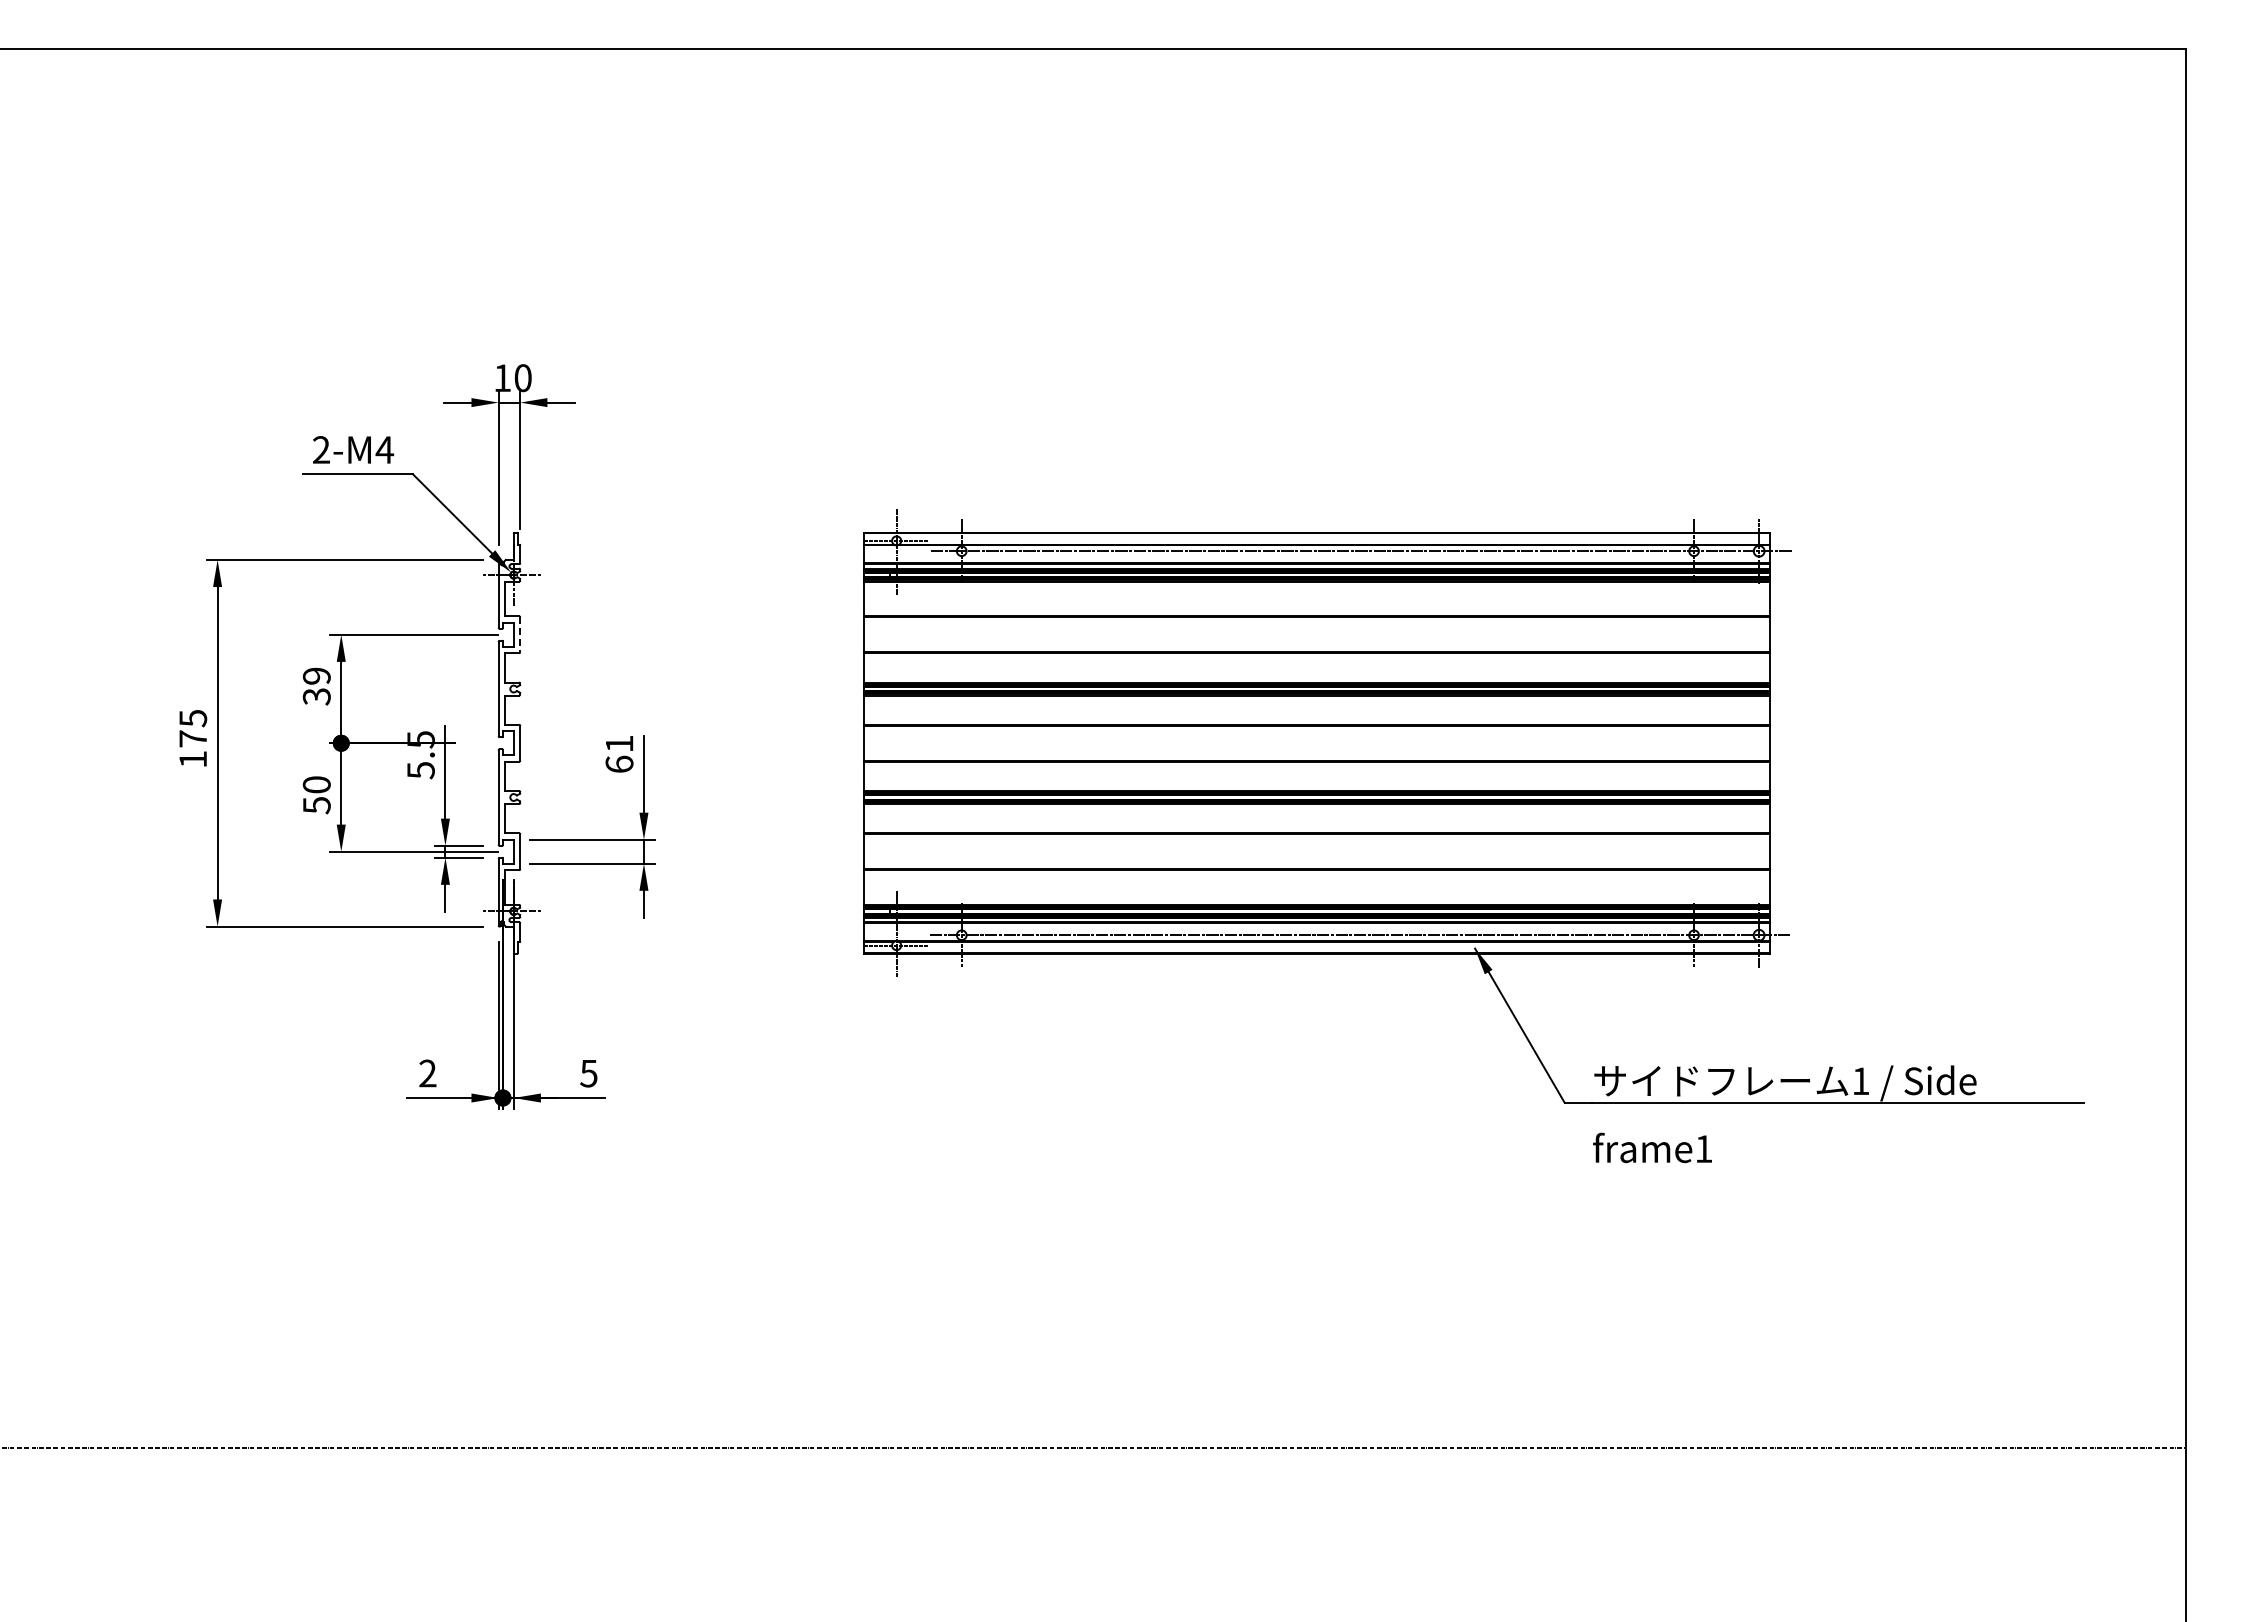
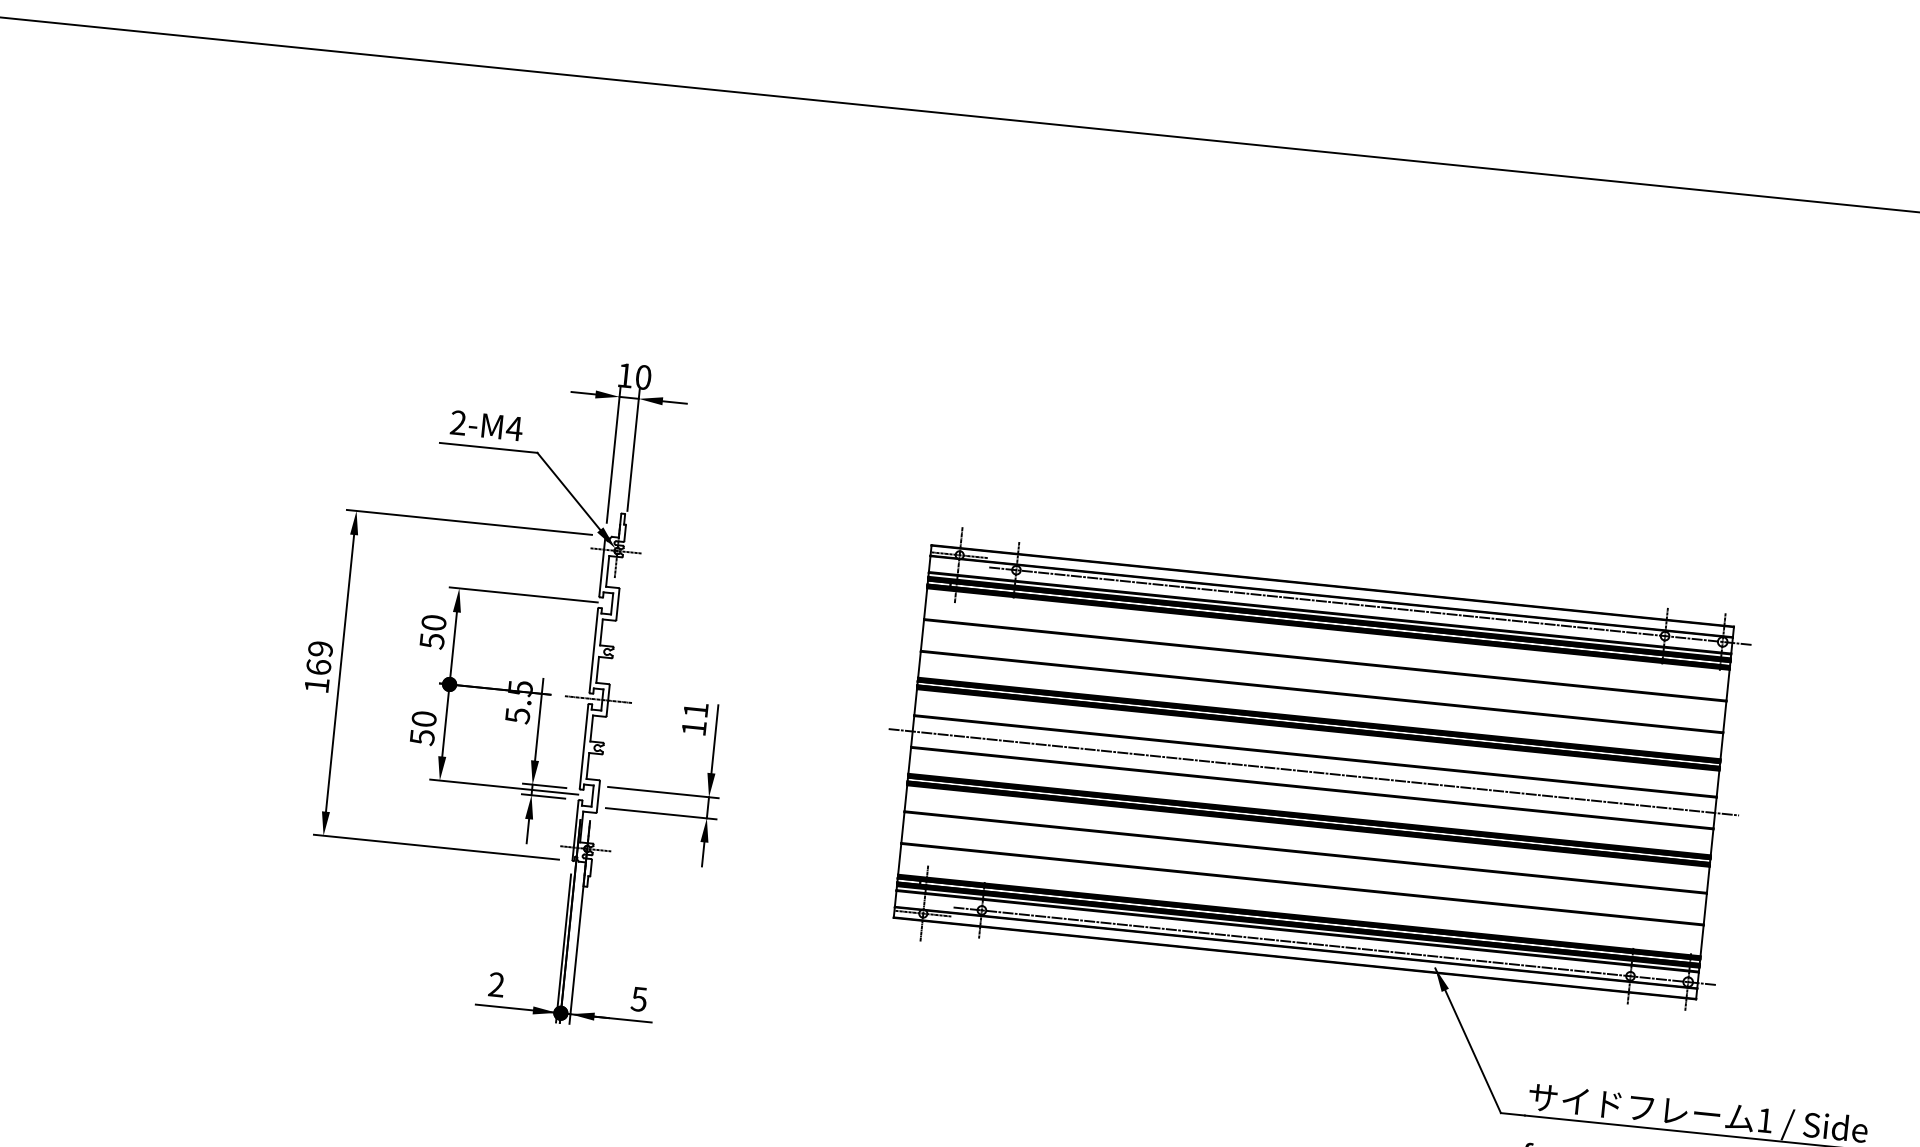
line: (520, 635) -> (618, 605), dashed -> solid
text: (316, 686) -> (432, 631), 39 -> 50
text: (193, 728) -> (320, 658), 175 -> 169
line: (509, 743) -> (598, 699), added
line: (1316, 743) -> (1313, 772), added
text: (619, 763) -> (694, 727), 61 -> 11

